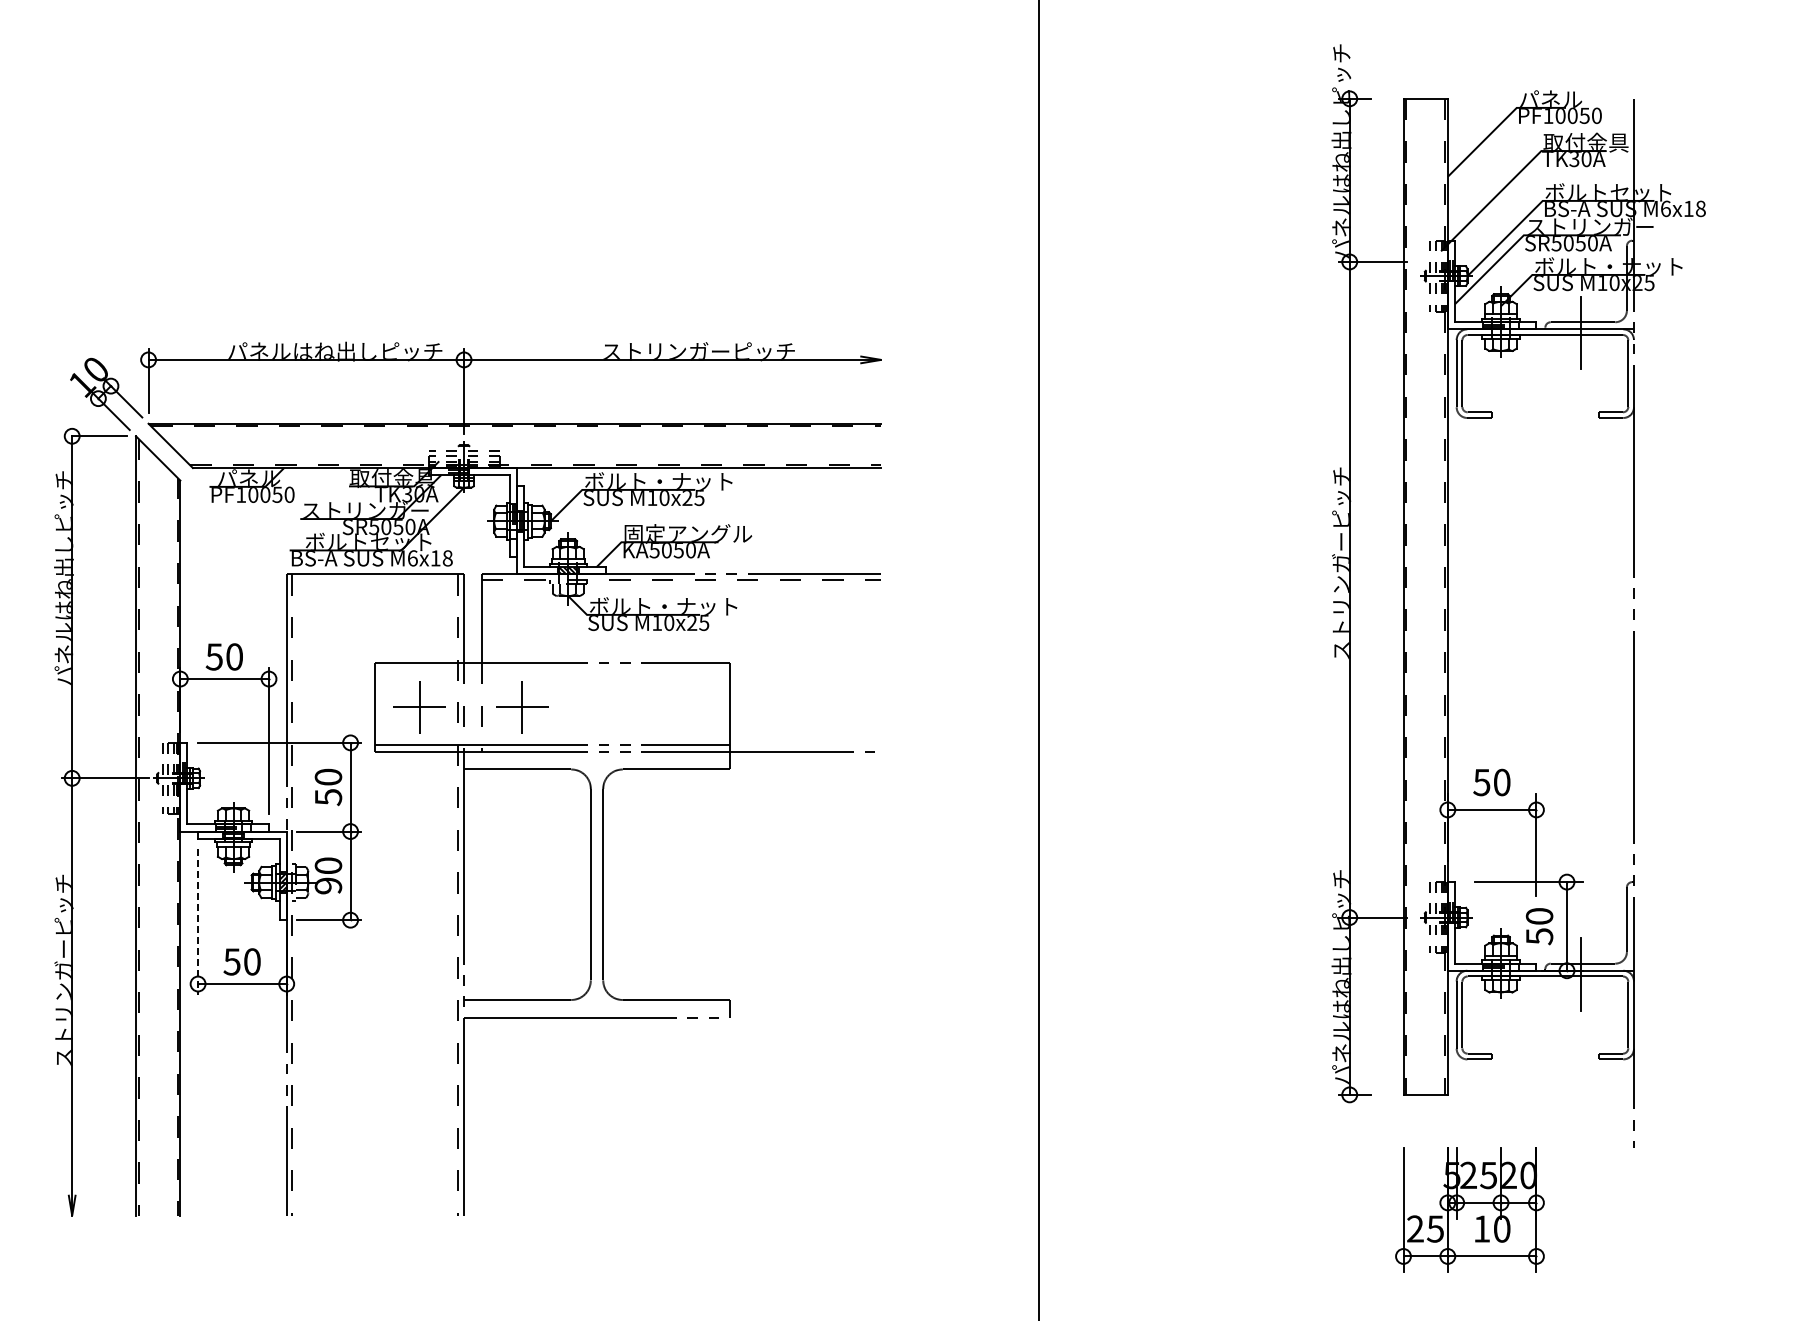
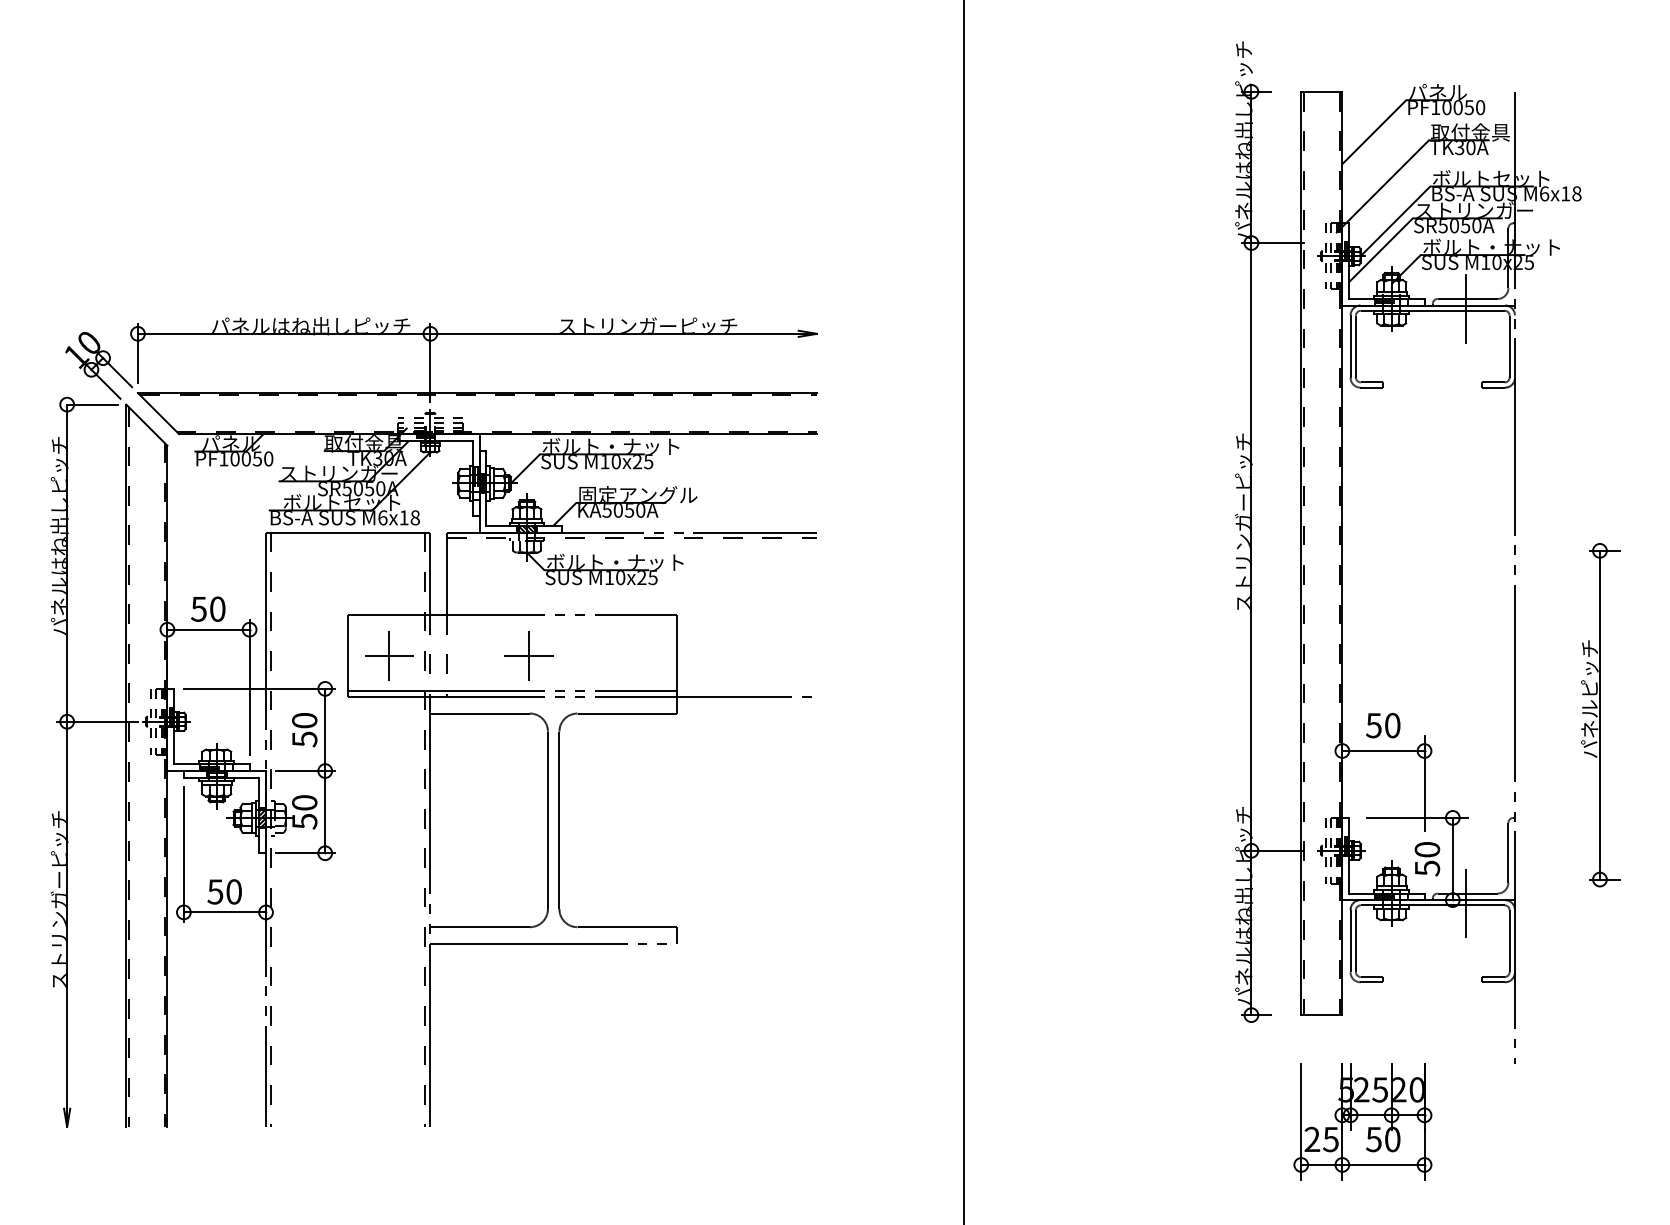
part: (522, 707) -> (529, 656), moved
part: (1726, 770) -> (1600, 714), added
text: (328, 885) -> (304, 821), 90 -> 50
line: (198, 921) -> (184, 854), dashed -> solid
text: (1481, 1228) -> (1373, 1139), 10 -> 50

